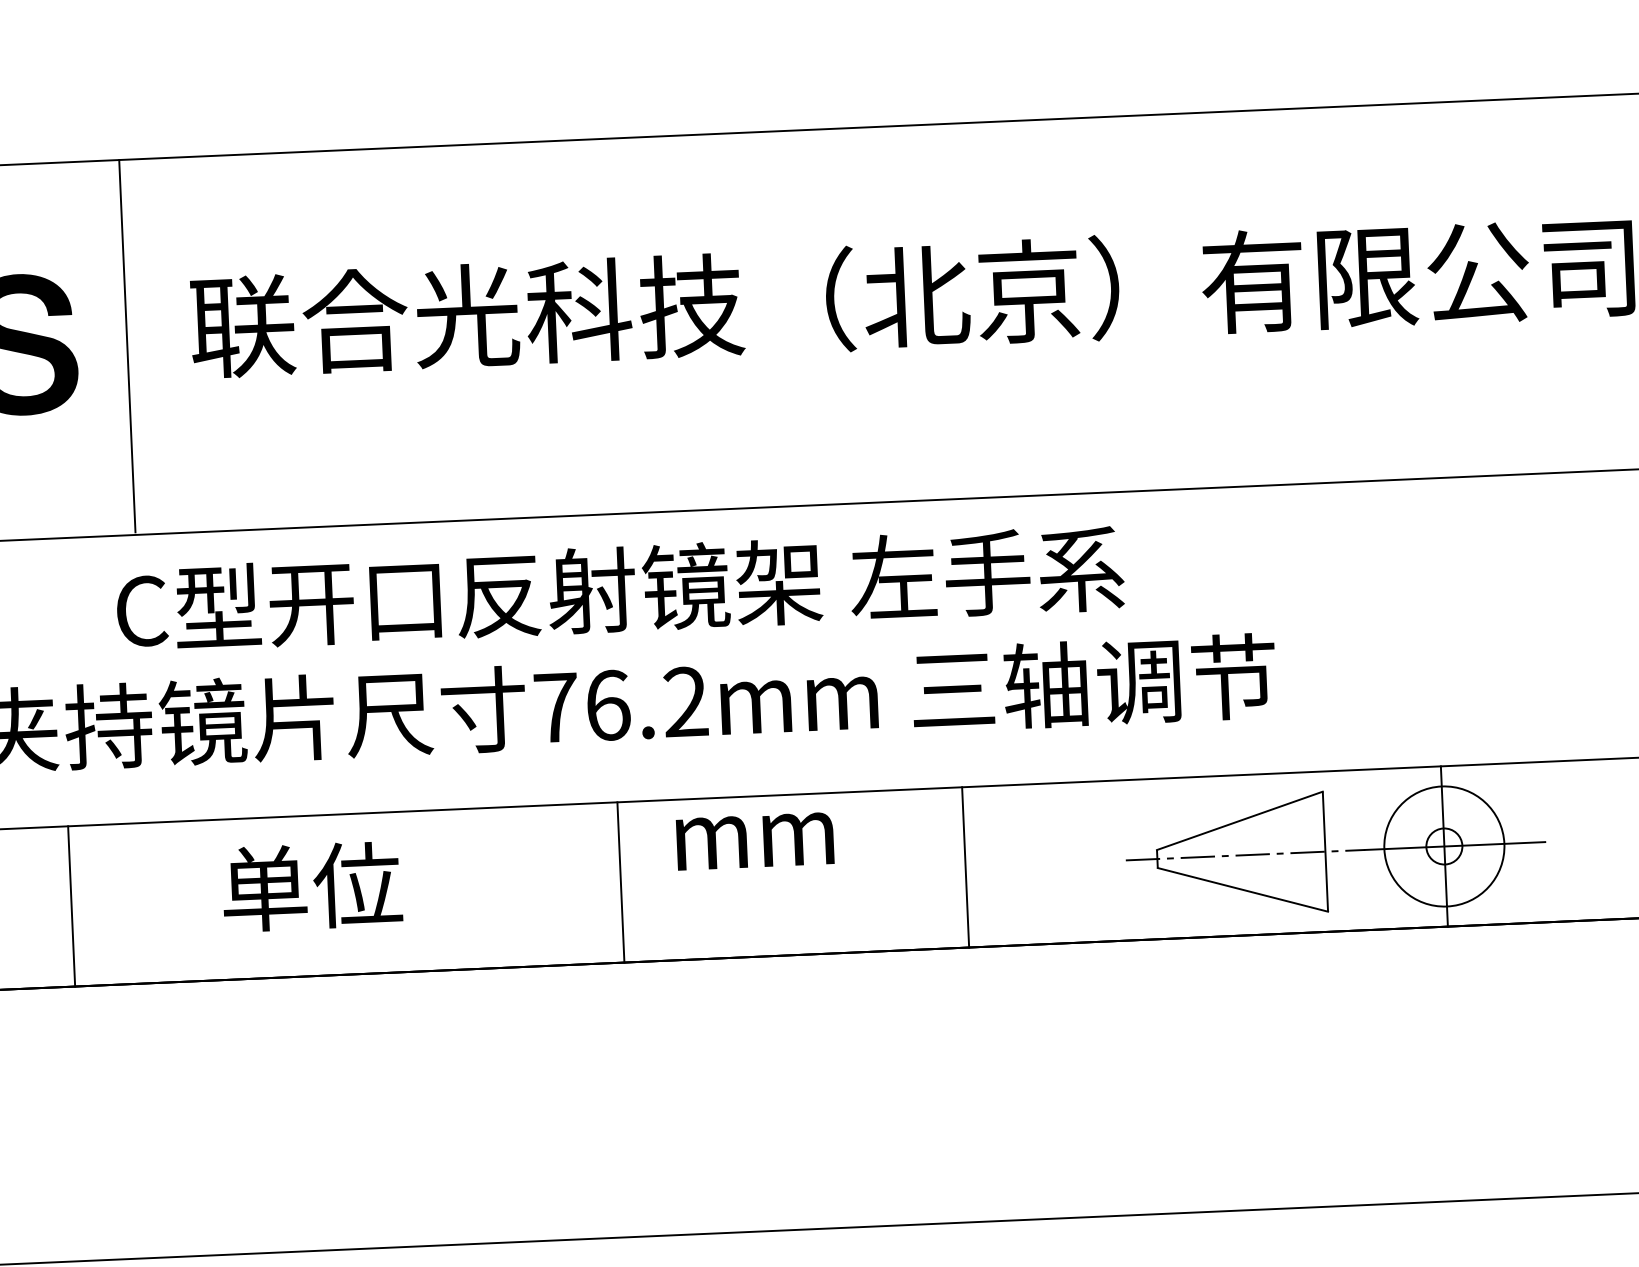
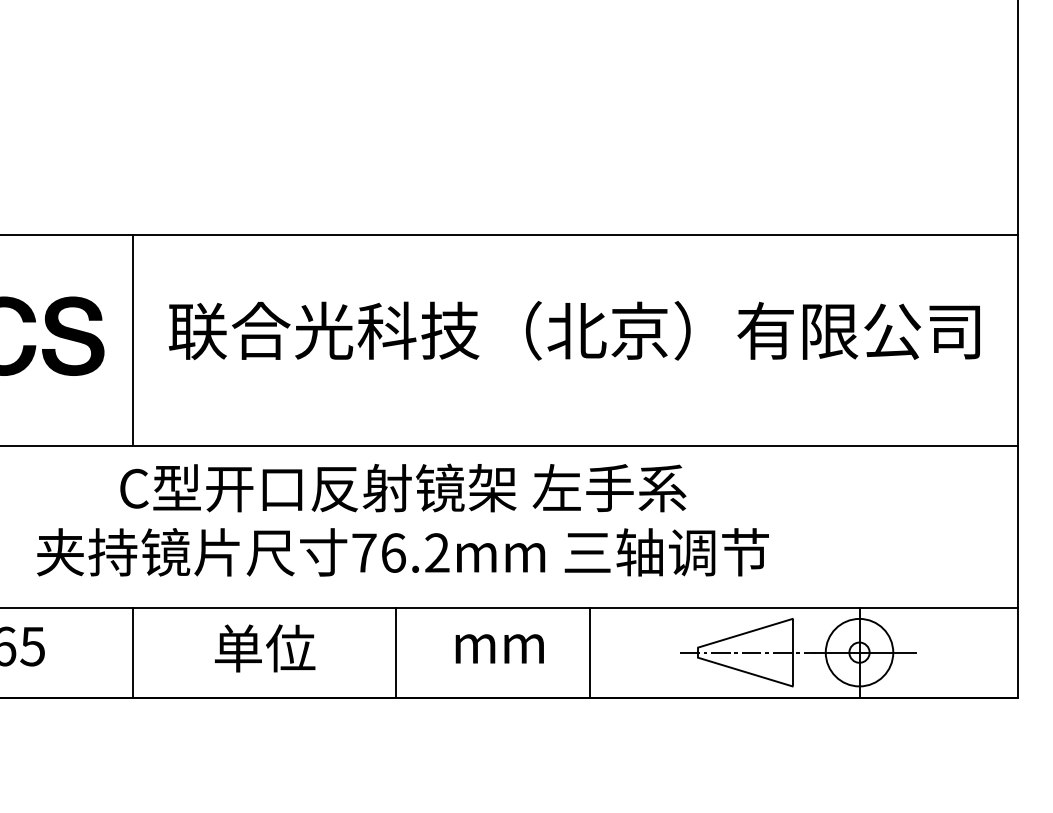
text: (754, 840) -> (499, 648), moved
text: (312, 886) -> (265, 648), moved
line: (71, 906) -> (132, 652), moved

